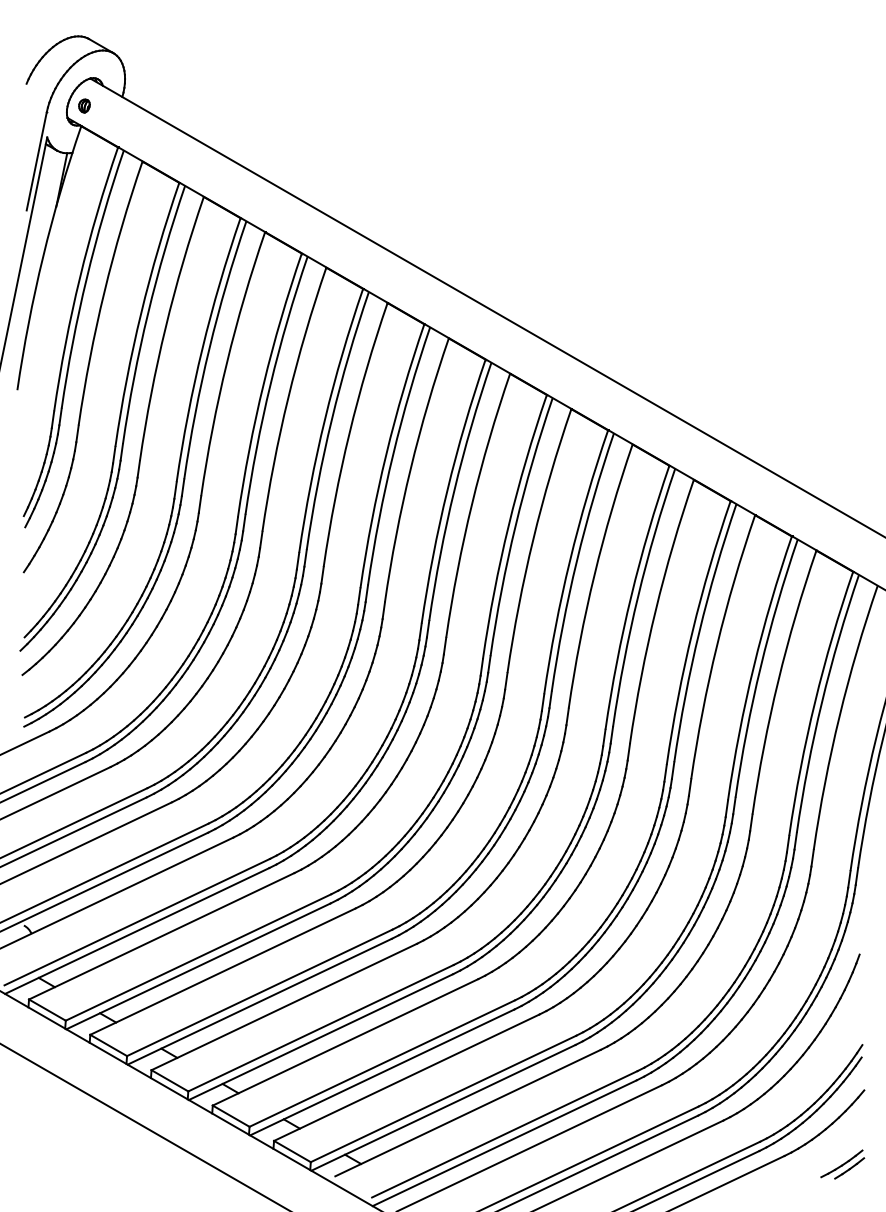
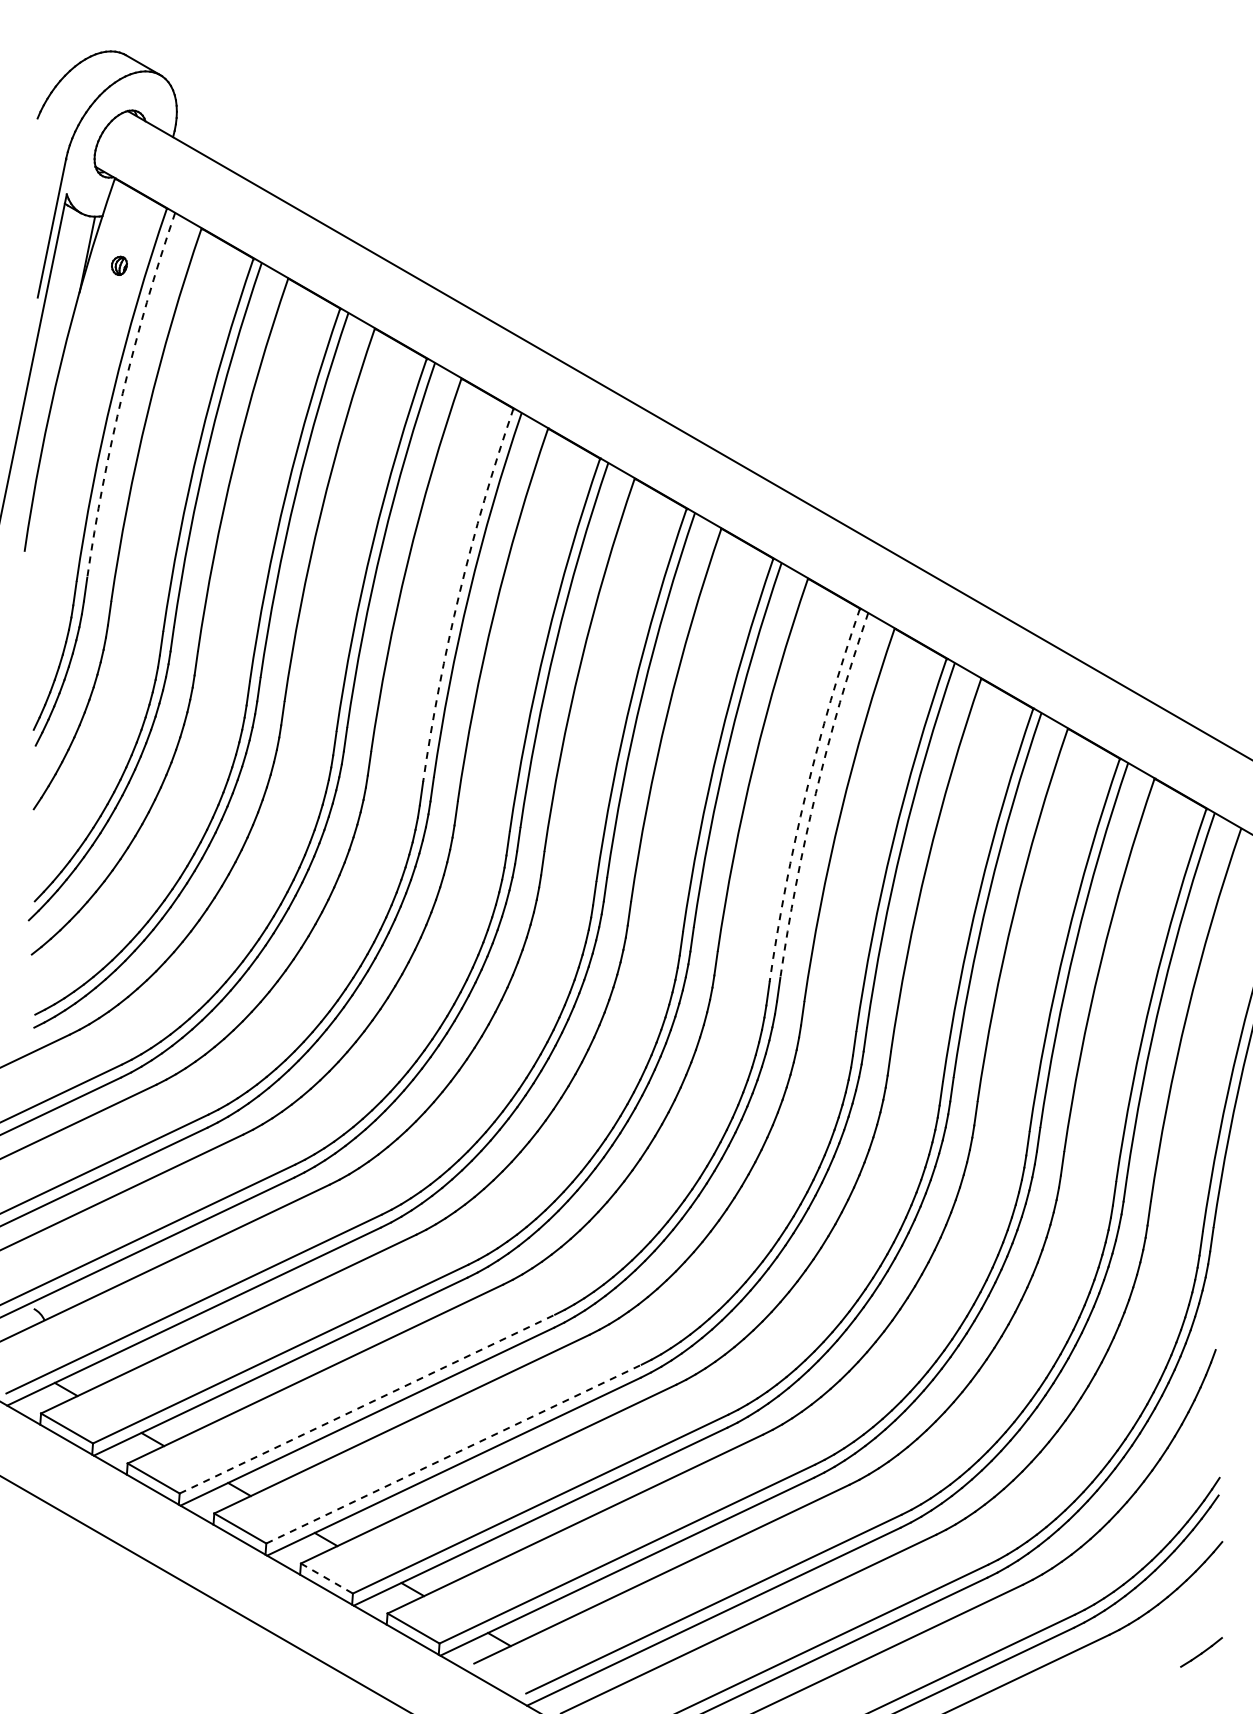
part: (84, 105) -> (119, 265), moved
arc: (86, 278) -> (122, 393), solid -> dashed
arc: (324, 419) -> (459, 593), solid -> dashed
arc: (570, 561) -> (806, 793), solid -> dashed
arc: (576, 561) -> (815, 793), solid -> dashed
line: (259, 993) -> (367, 1404), solid -> dashed
line: (321, 1028) -> (454, 1454), solid -> dashed
line: (231, 1116) -> (327, 1578), solid -> dashed
part: (841, 1163) -> (1190, 1645), removed

